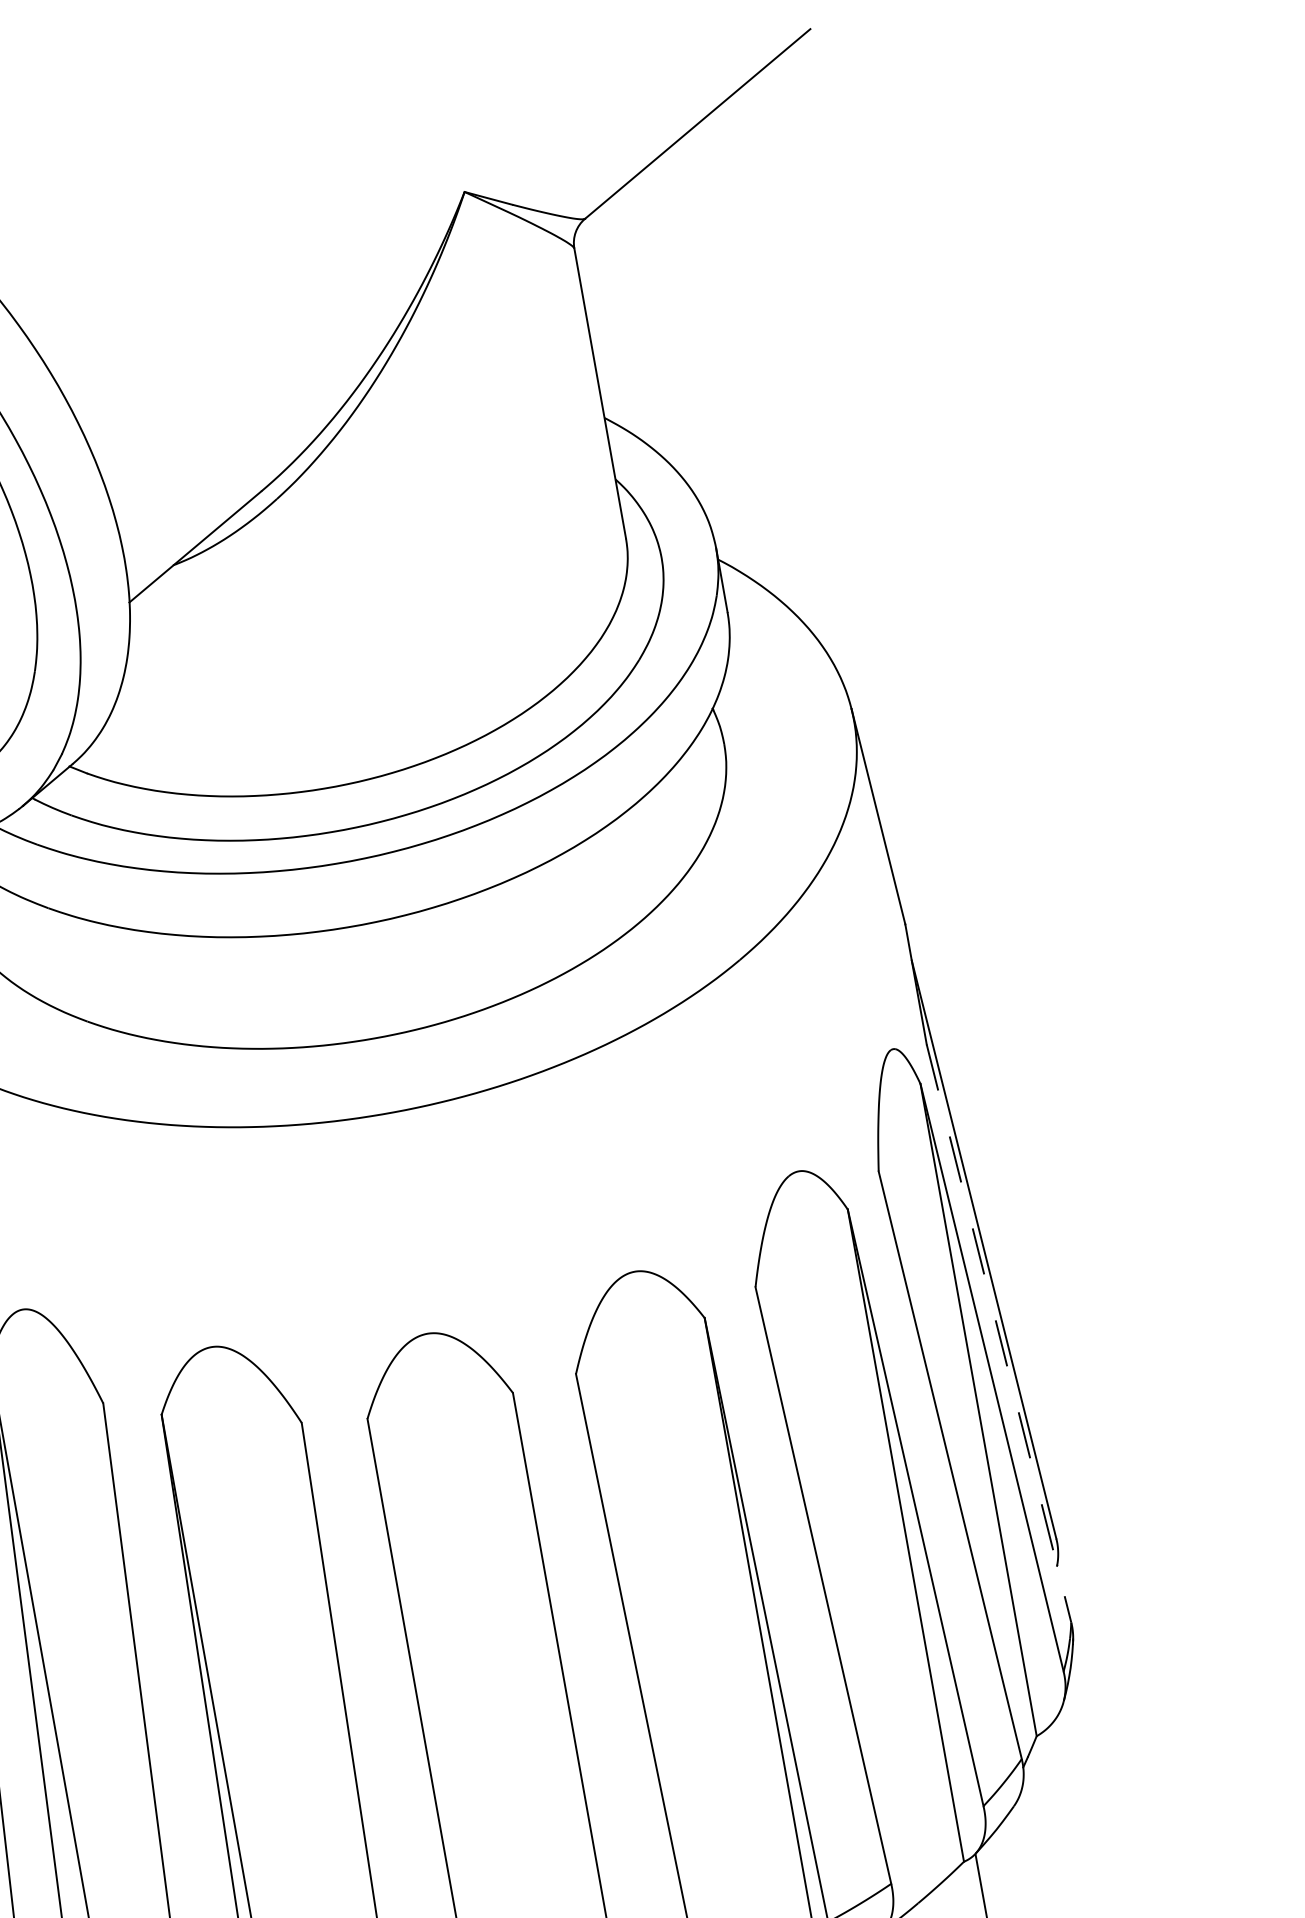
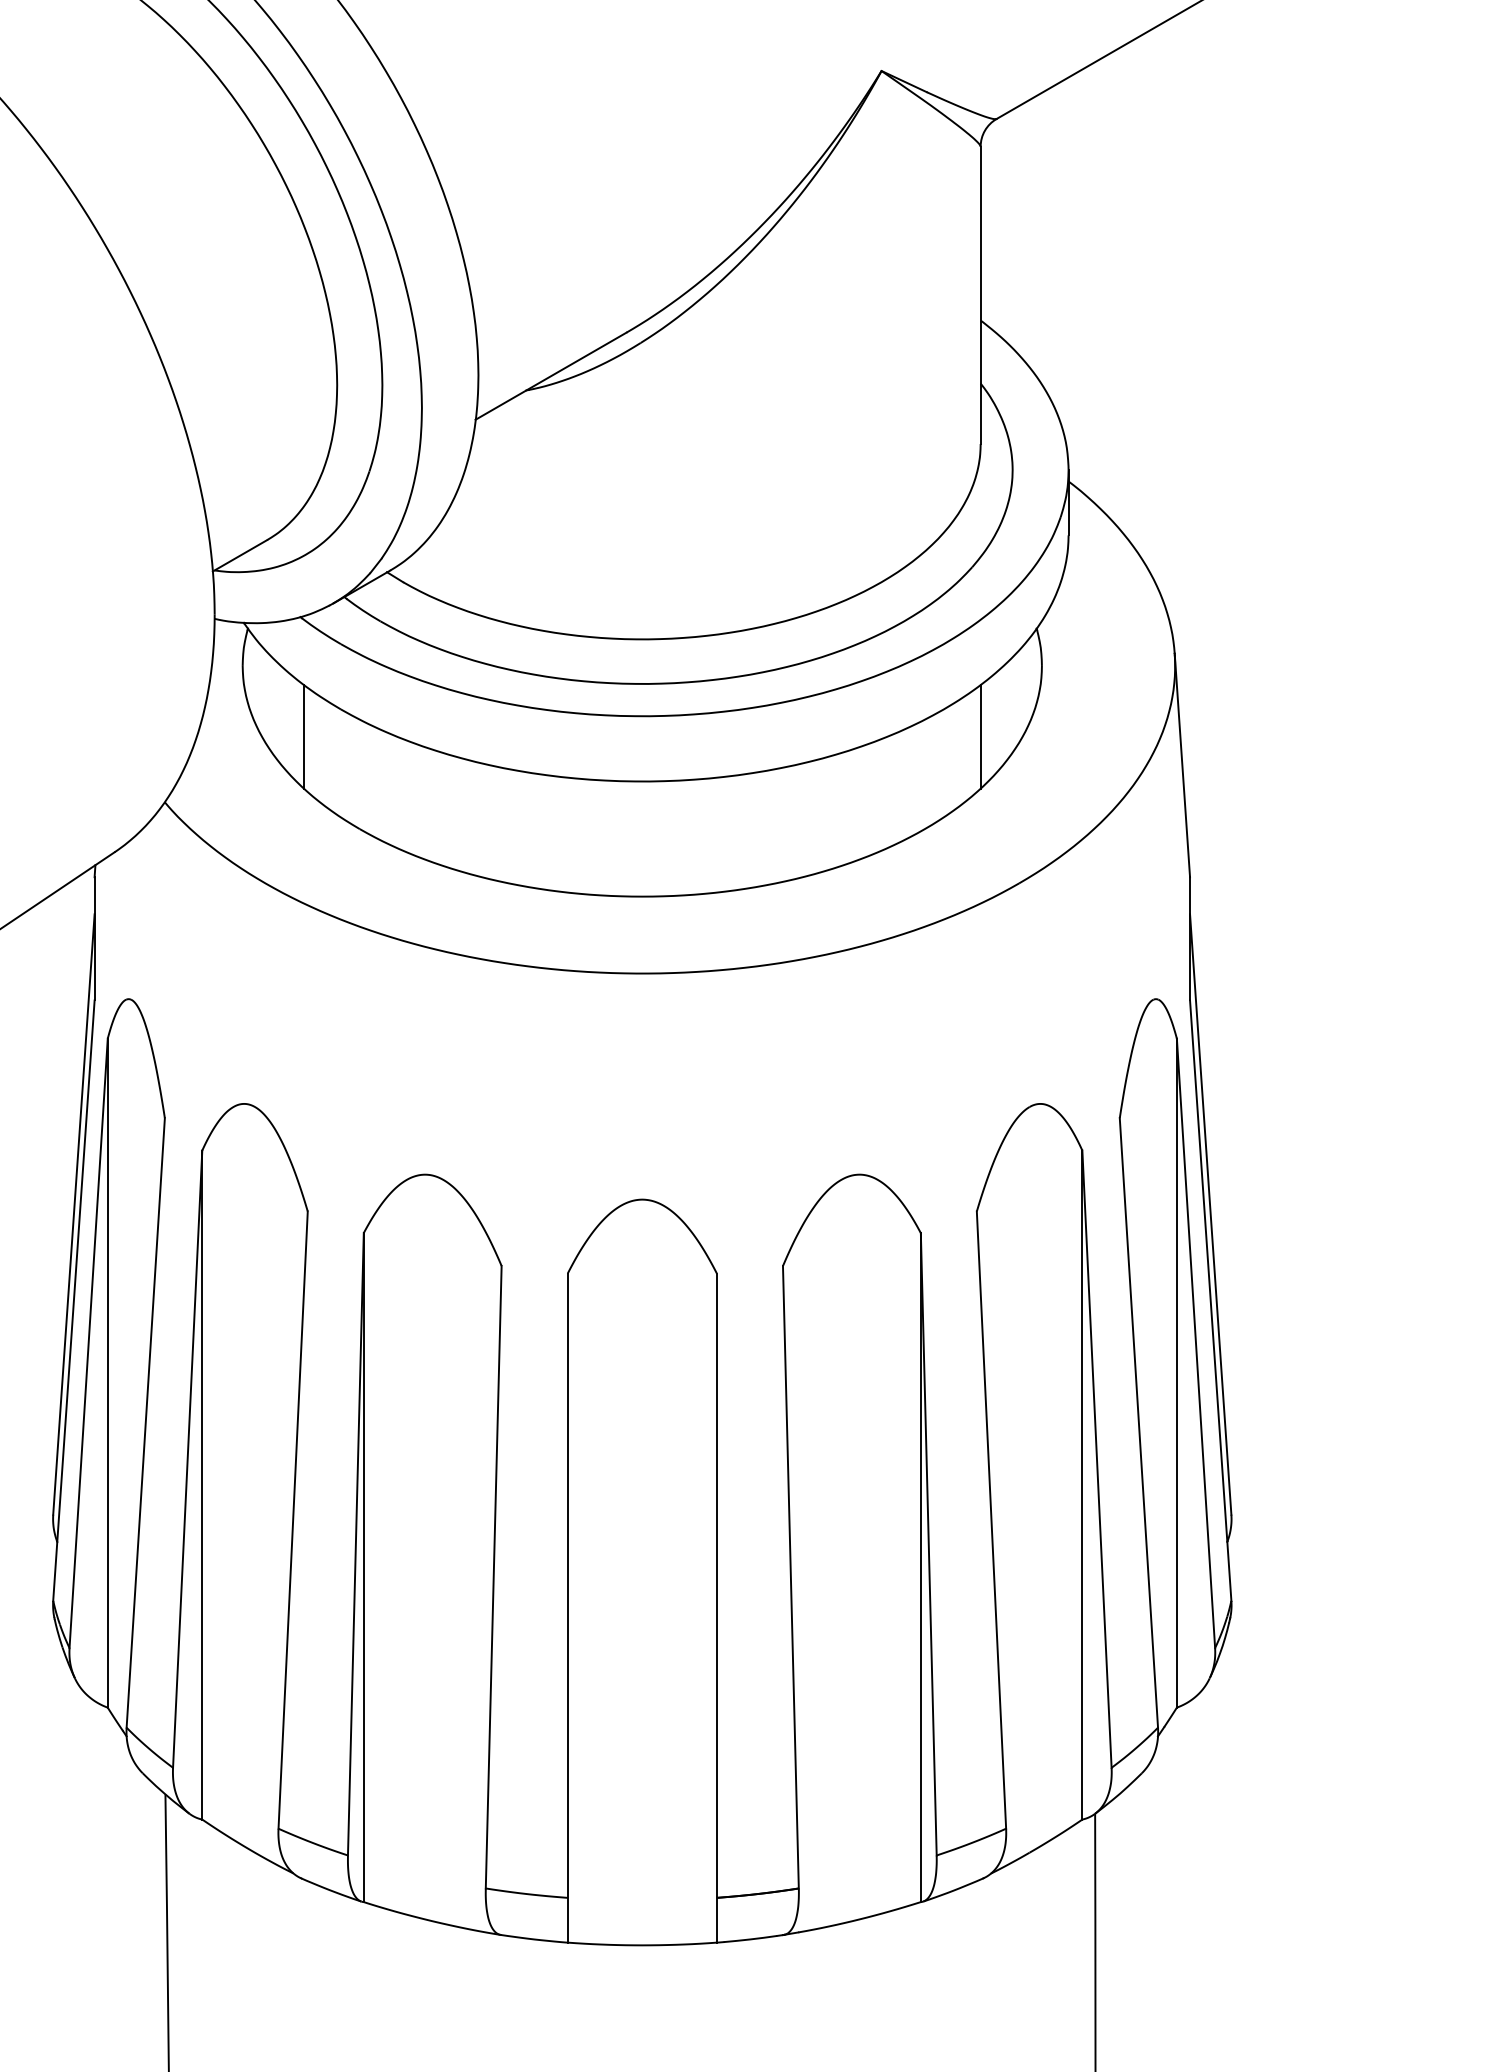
line: (676, 823) -> (980, 736), added
line: (16, 941) -> (303, 736), added
line: (998, 1333) -> (1210, 1300), dashed -> solid

